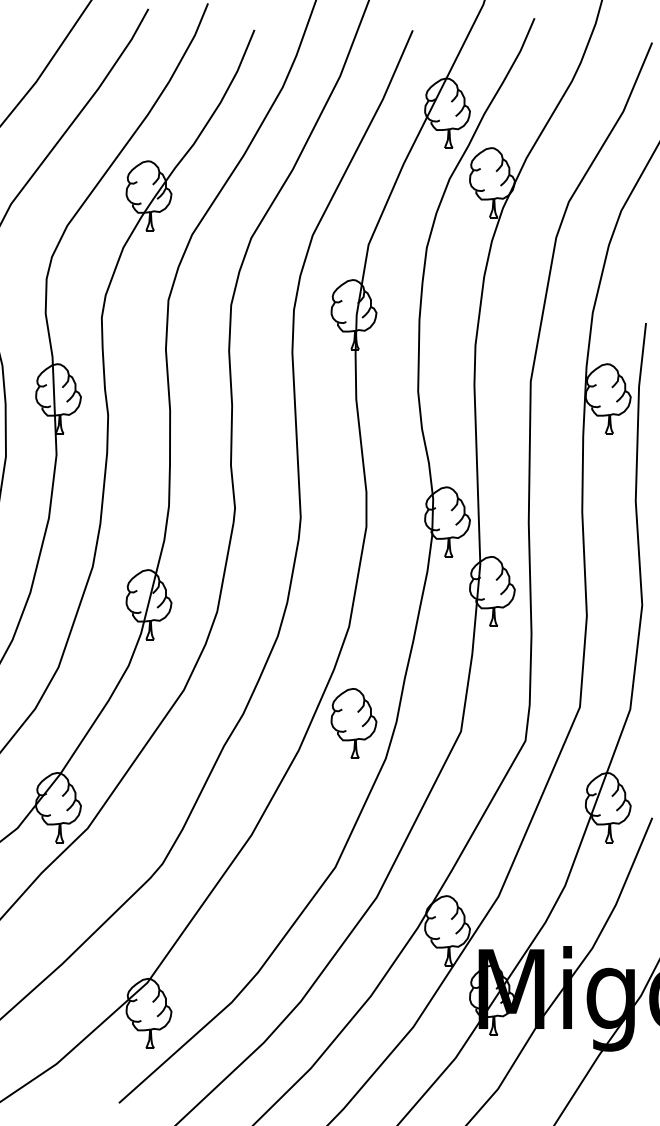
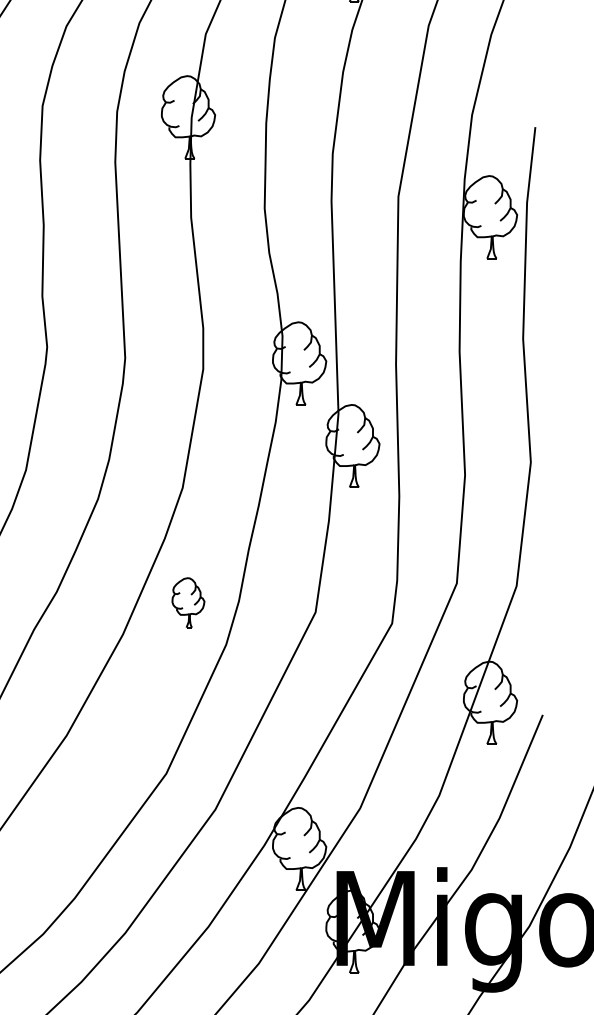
part: (353, 723) -> (187, 602), size x0.6

